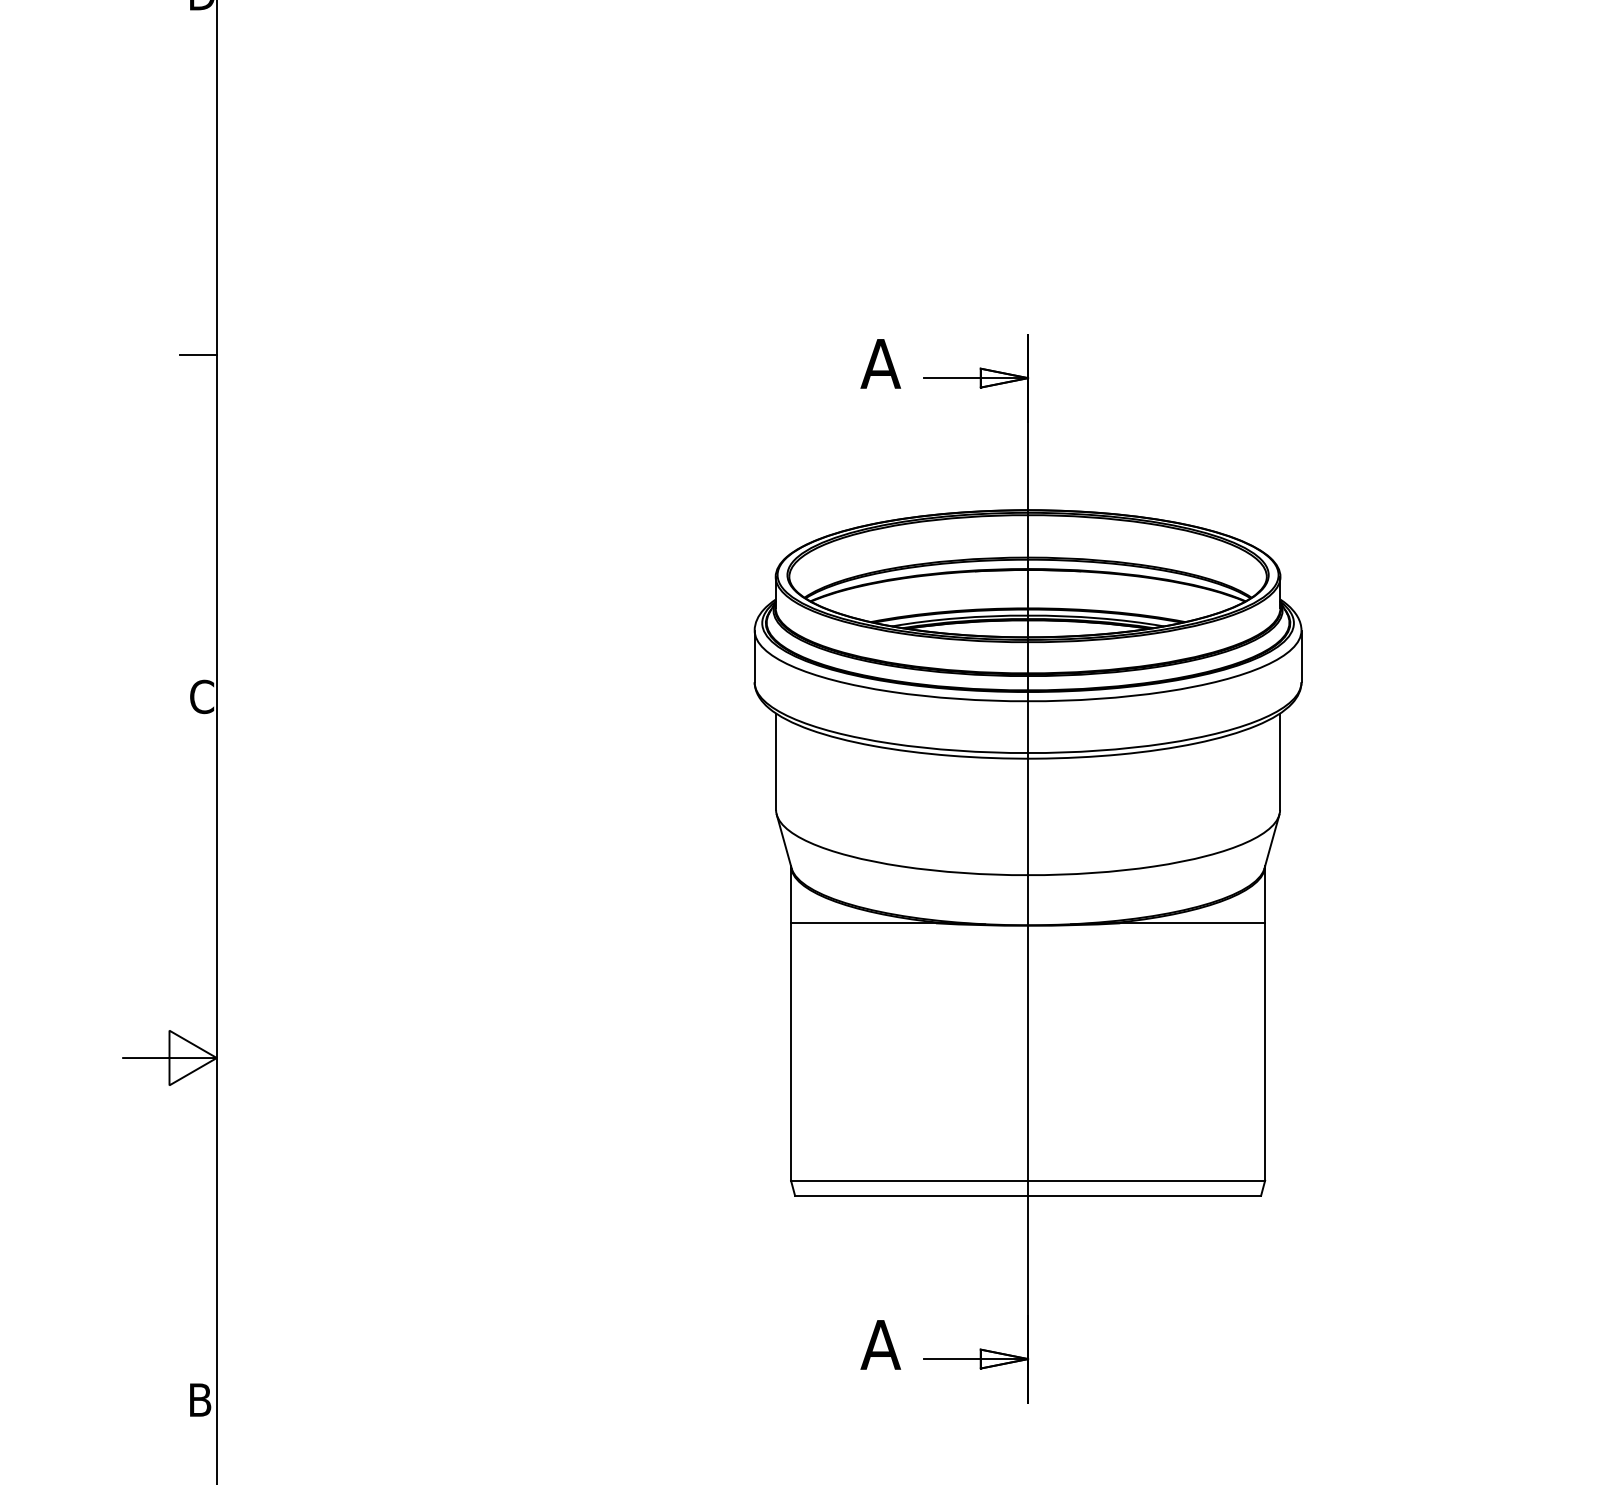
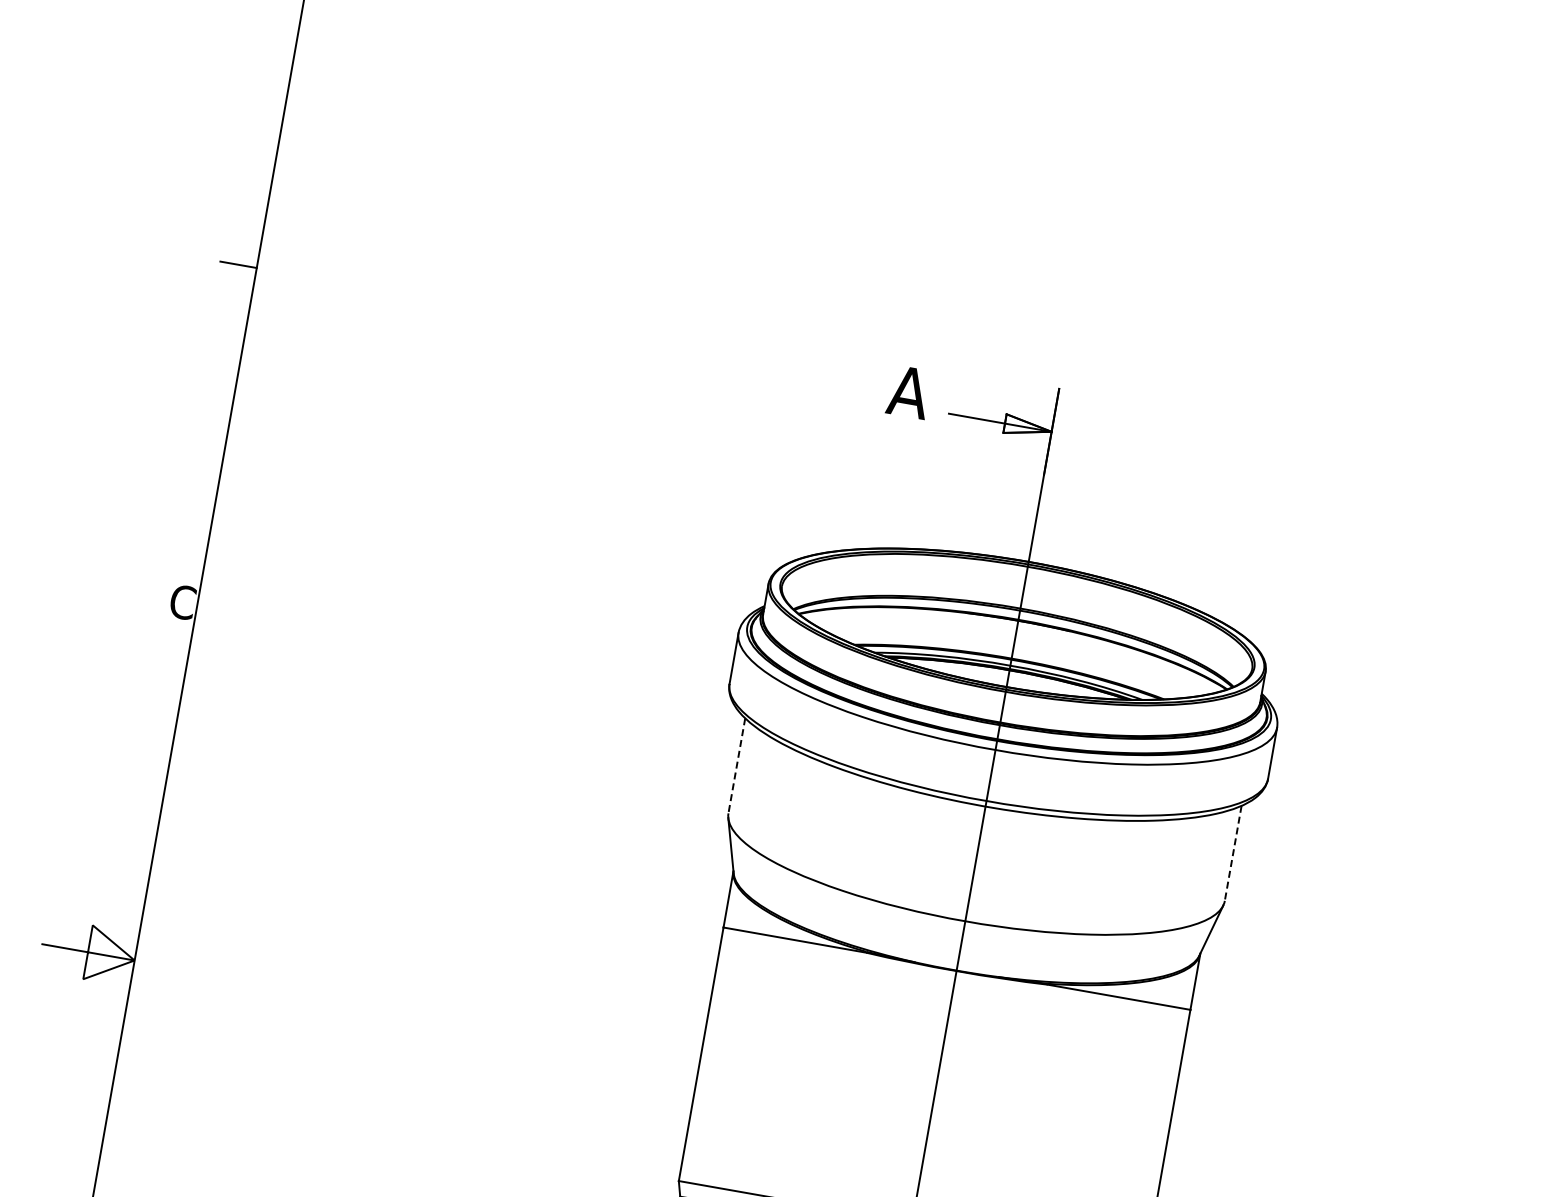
line: (776, 762) -> (737, 766), solid -> dashed
line: (1280, 762) -> (1233, 854), solid -> dashed

